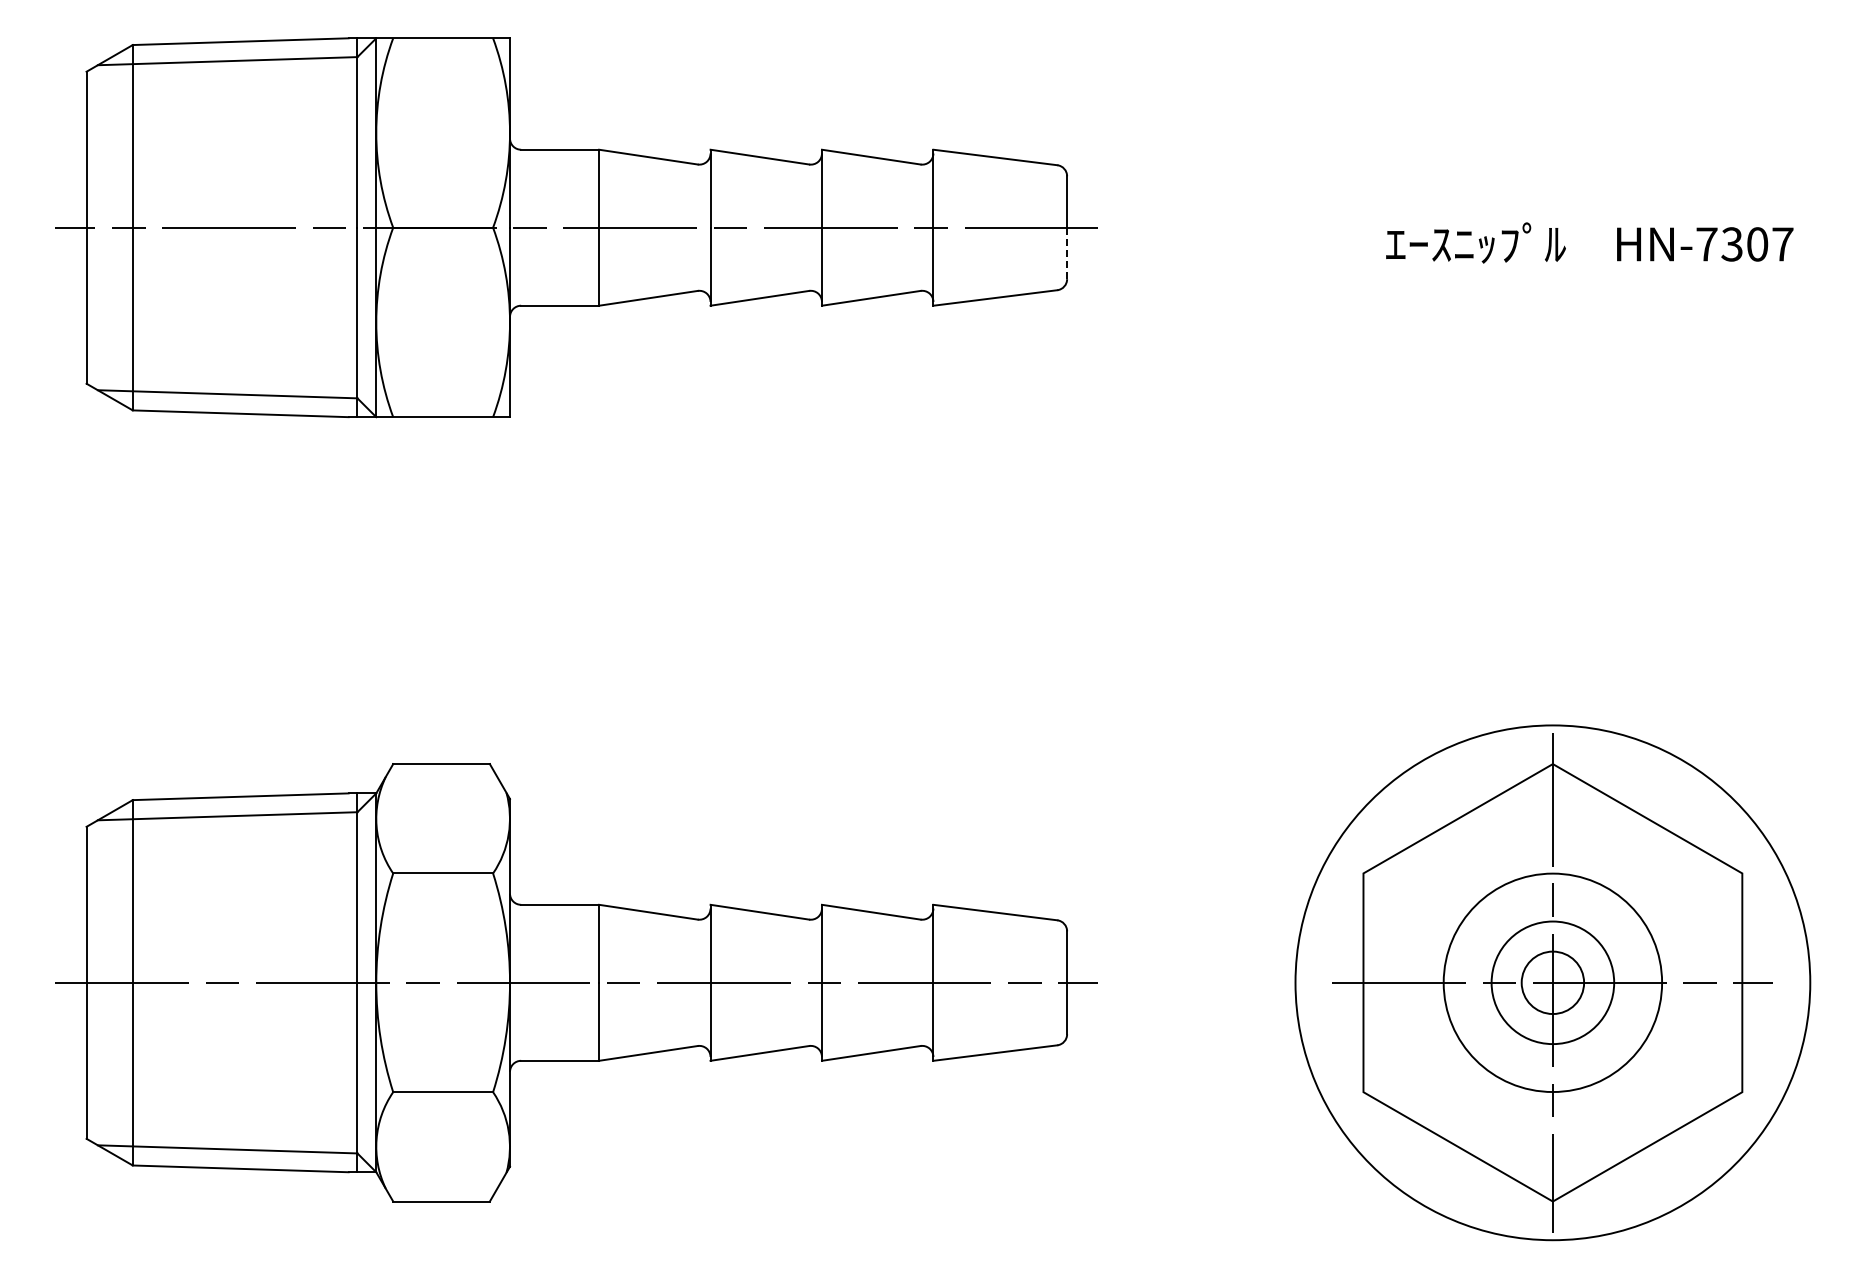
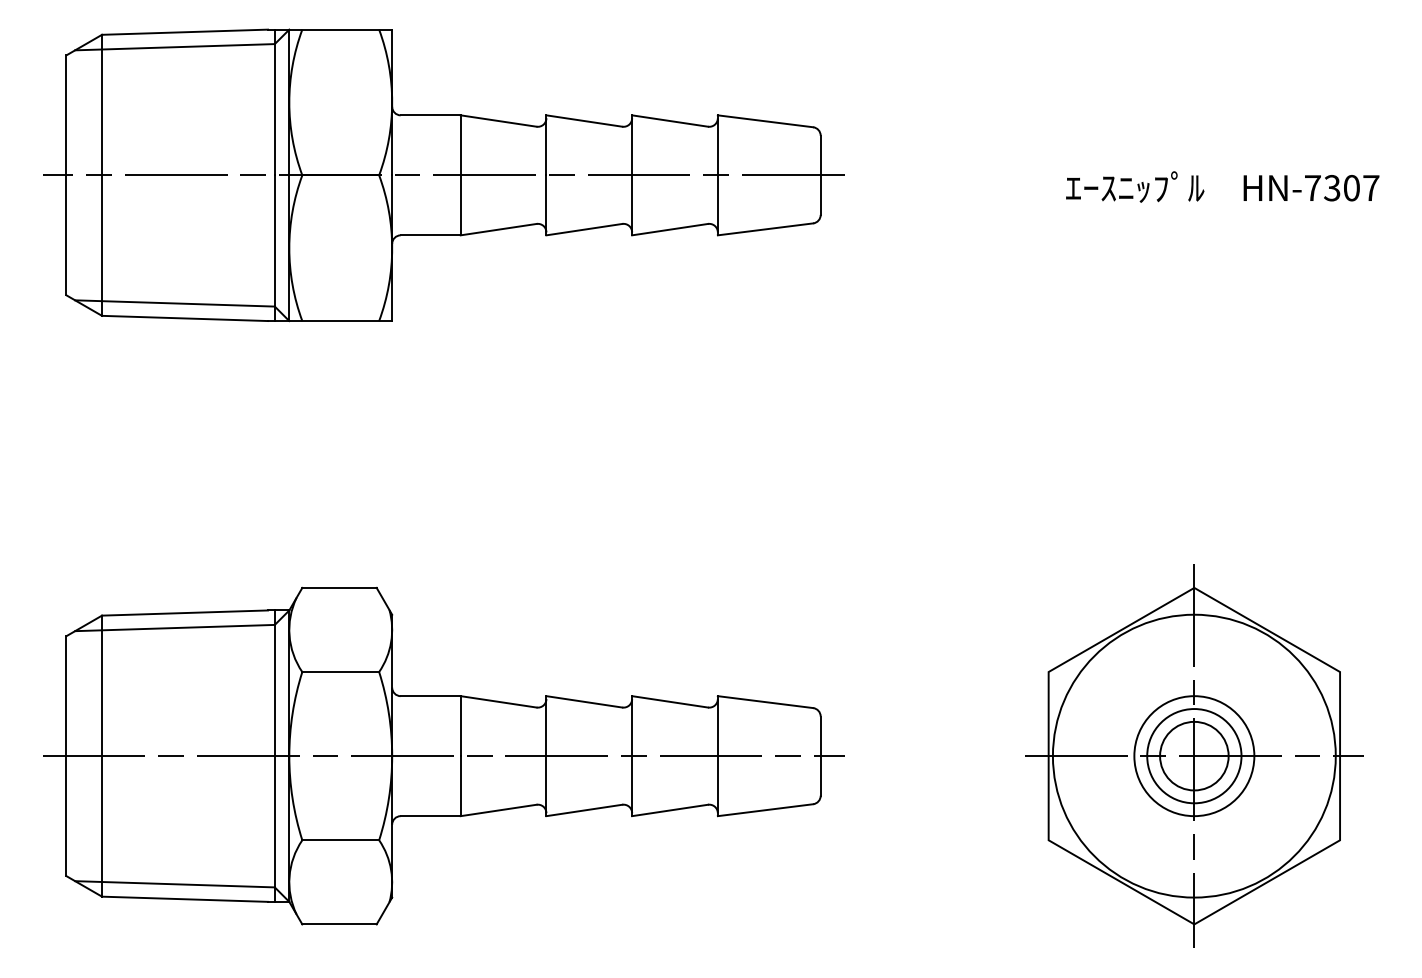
line: (1067, 253) -> (820, 195), dashed -> solid
circle: (1552, 982) -> (1194, 755), size x0.71
circle: (1552, 982) -> (1194, 755), size x0.71
circle: (1552, 982) -> (1194, 755), size x1.43

